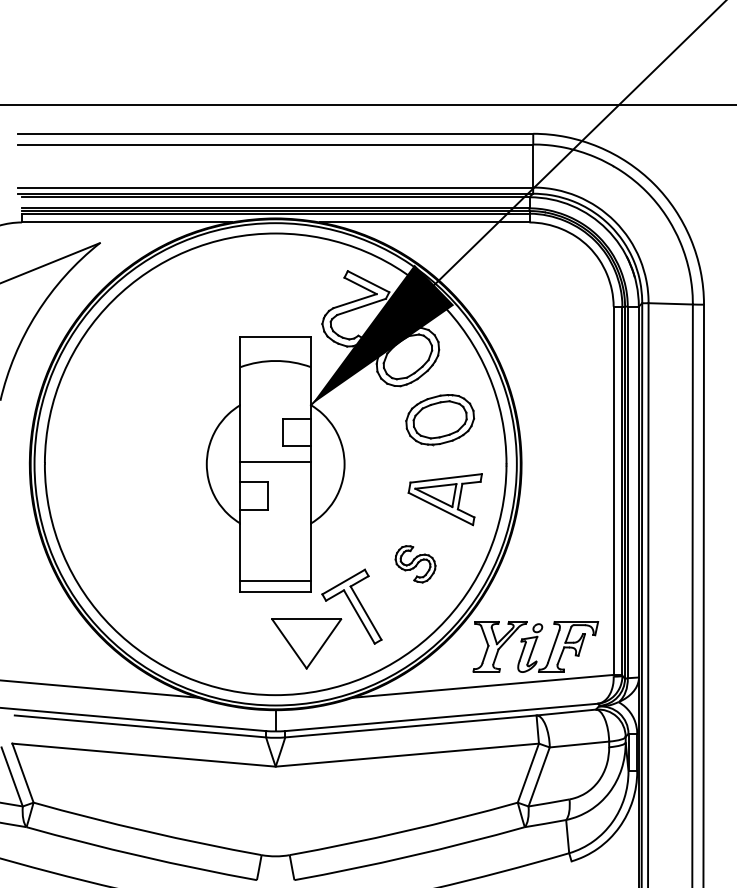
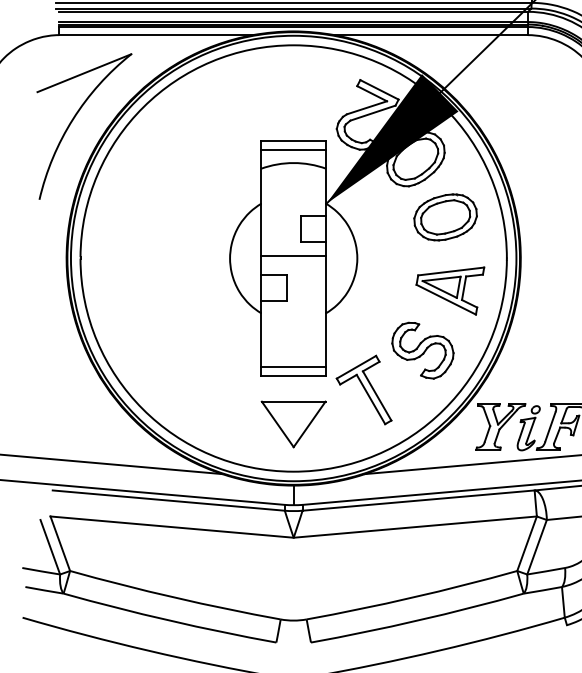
line: (275, 347) -> (293, 150), added
part: (415, 564) -> (422, 351), size x1.67
part: (306, 643) -> (293, 423), moved

